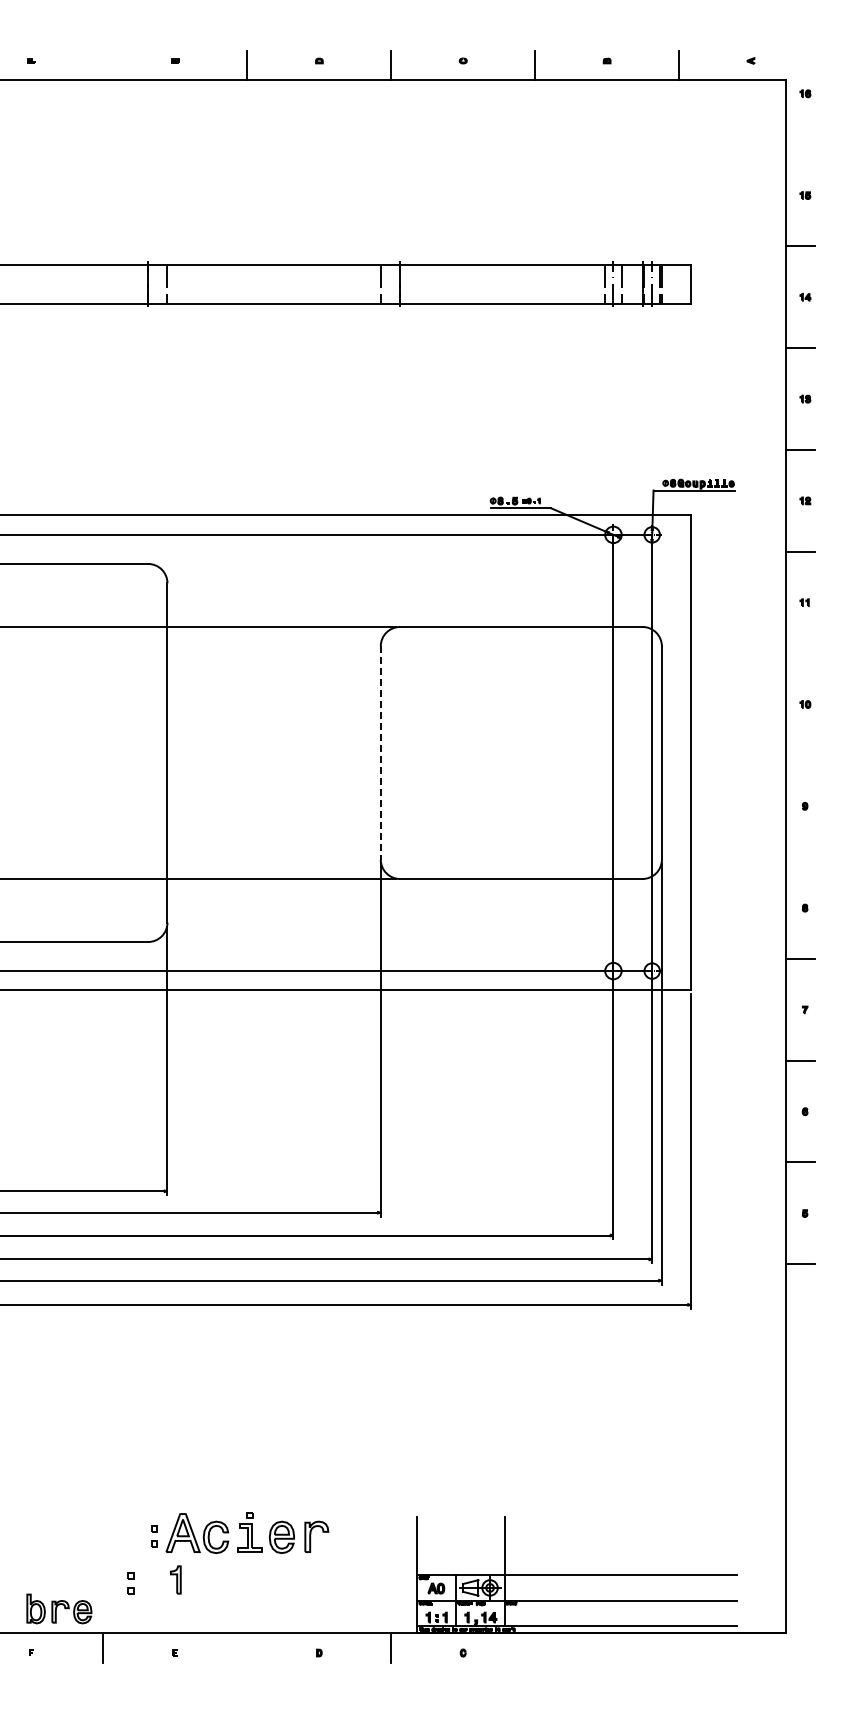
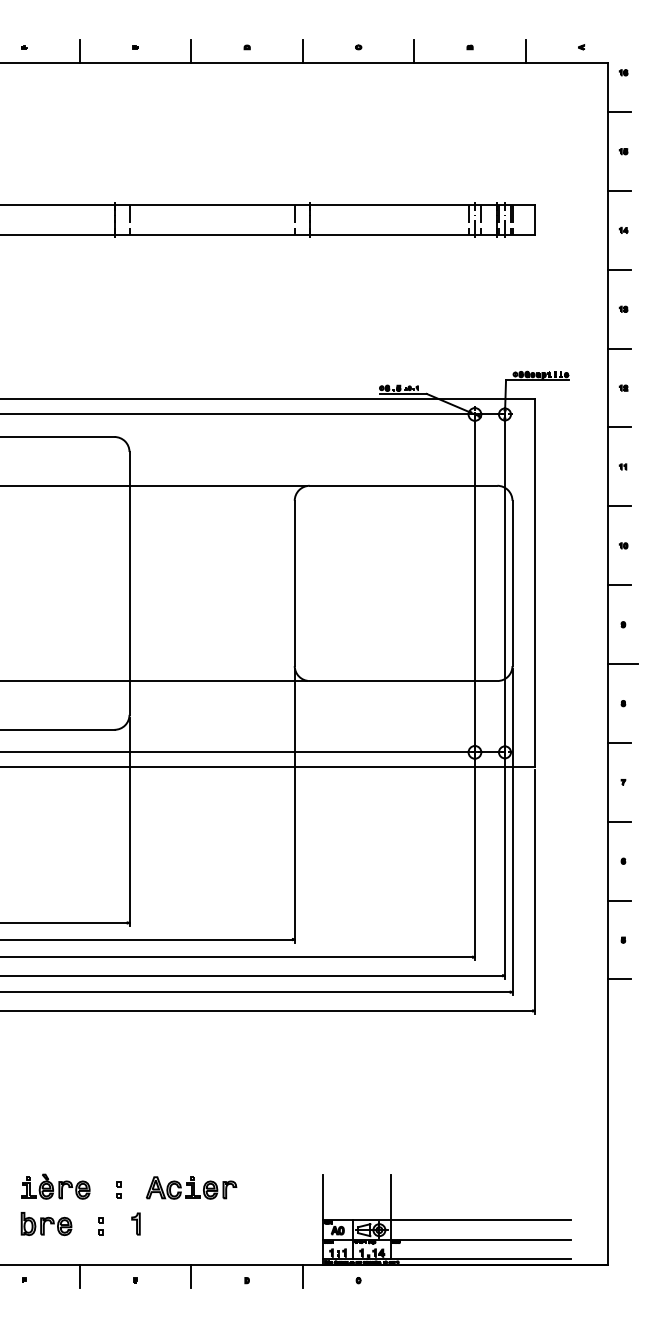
line: (103, 65) -> (79, 50), added
line: (799, 144) -> (619, 112), added
line: (799, 653) -> (619, 506), added
line: (380, 752) -> (294, 583), dashed -> solid
line: (799, 755) -> (619, 585), added
line: (804, 857) -> (622, 664), added
part: (72, 1531) -> (55, 1186), added
part: (247, 1533) -> (191, 1188), size x0.71
part: (59, 1608) -> (46, 1223), moved
line: (247, 1647) -> (191, 1276), added

